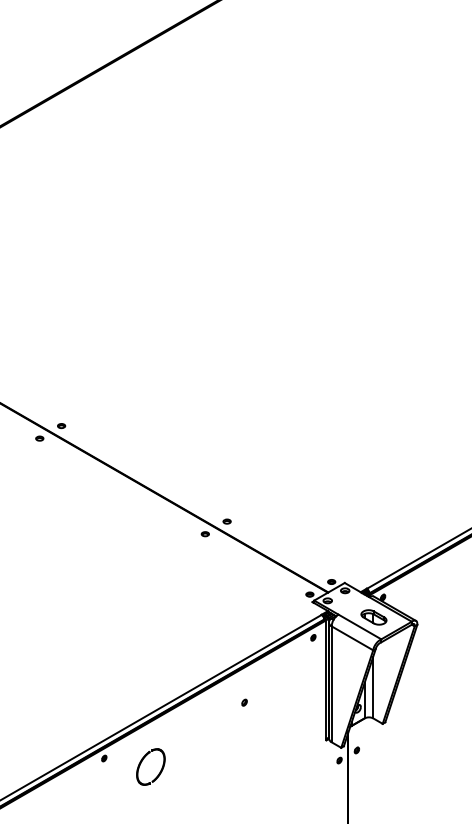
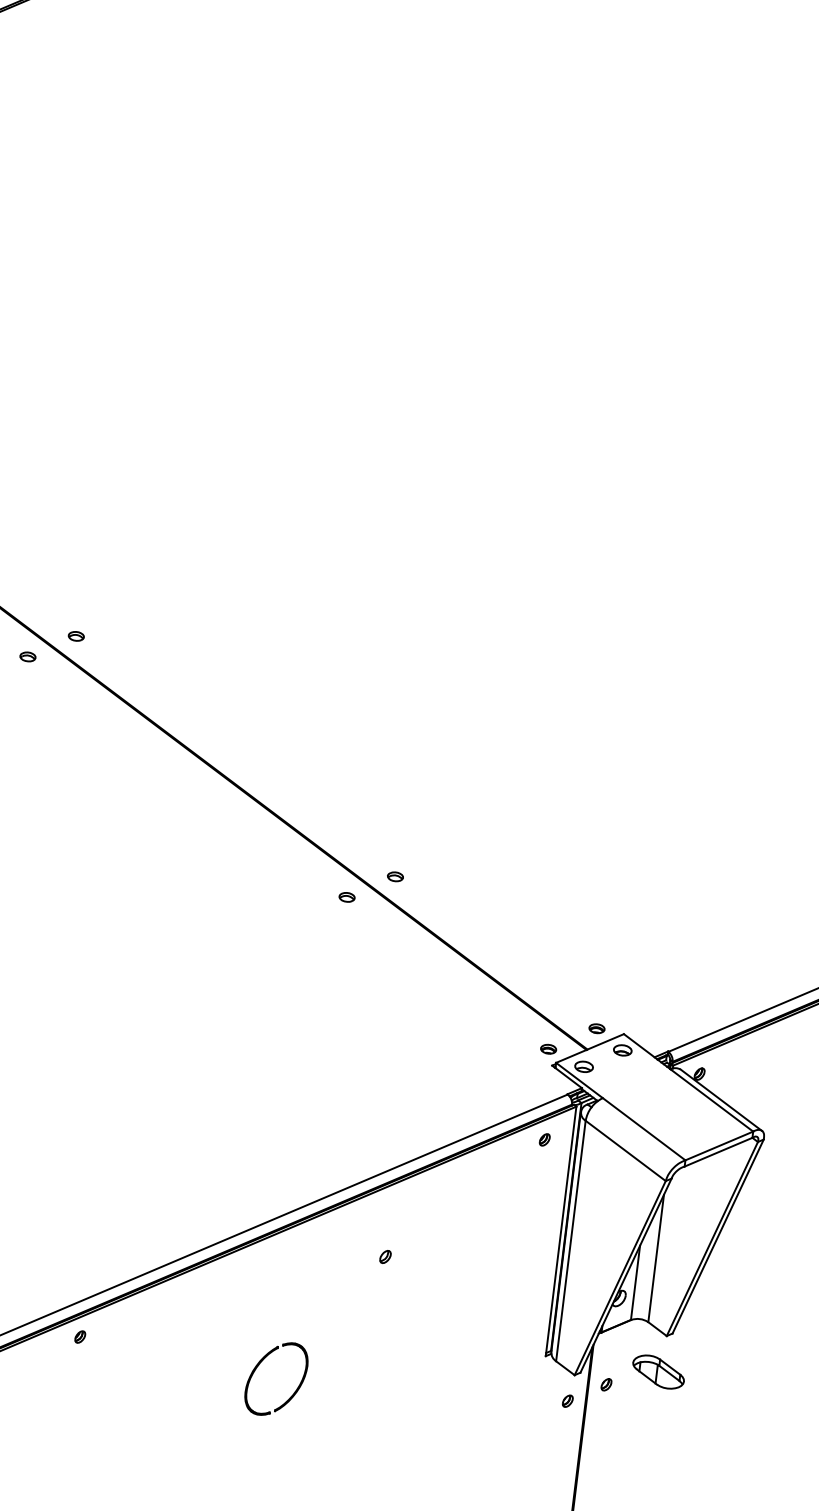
part: (373, 617) -> (657, 1372), moved
part: (150, 766) -> (275, 1377), moved

